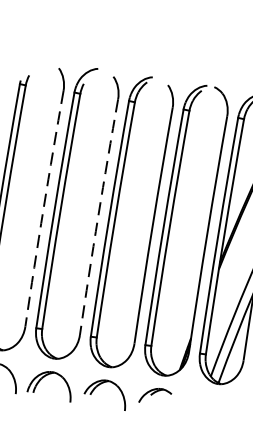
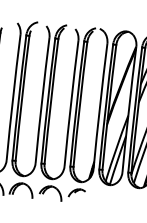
arc: (44, 208) -> (13, 97), dashed -> solid
arc: (98, 217) -> (42, 100), dashed -> solid

